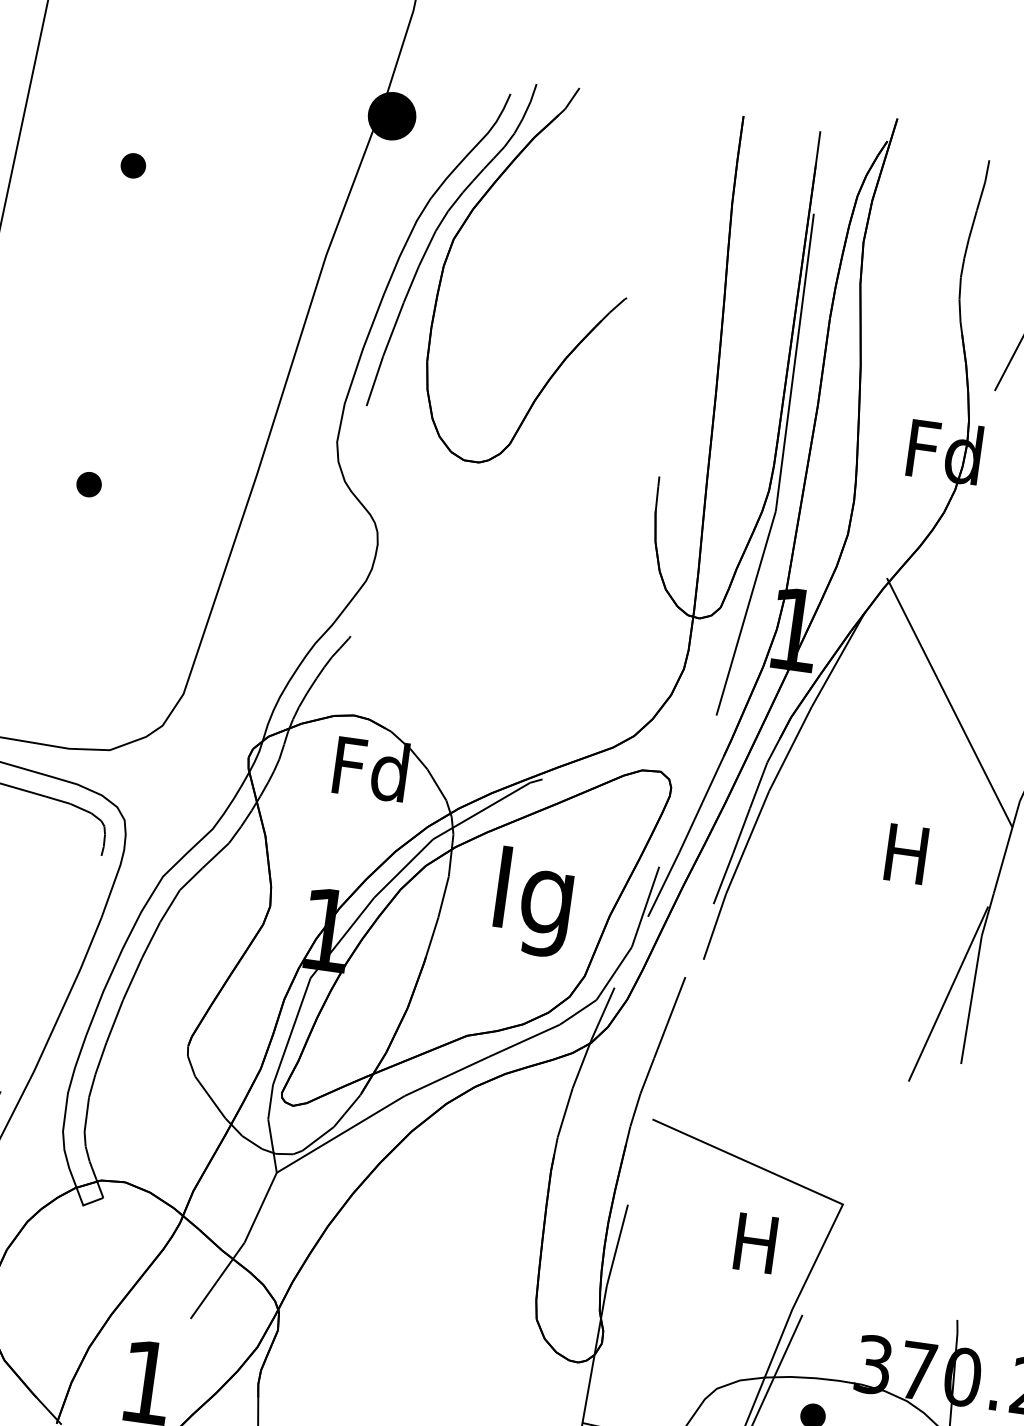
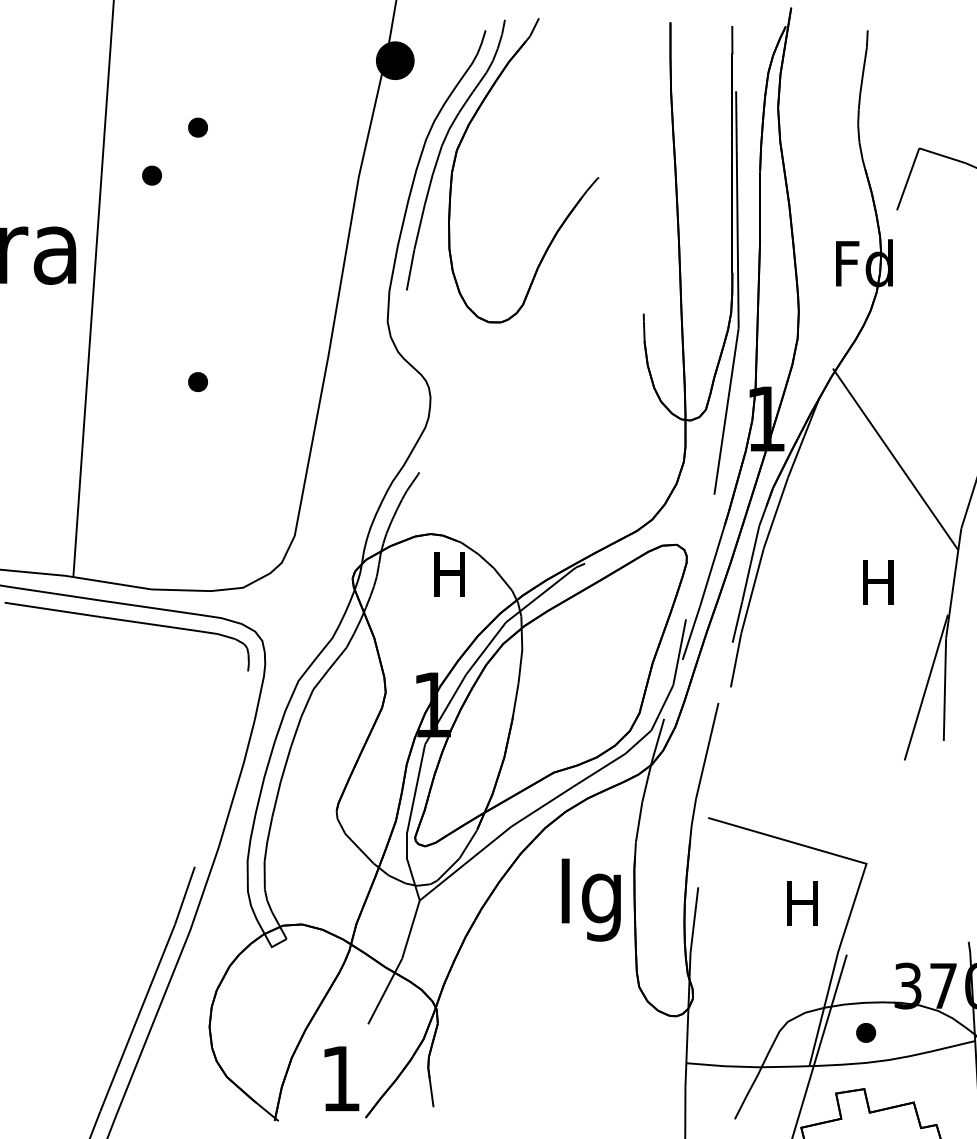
part: (66, 217) -> (151, 175), added
text: (370, 768) -> (449, 573), Fd -> H
text: (532, 901) -> (590, 899), moved

